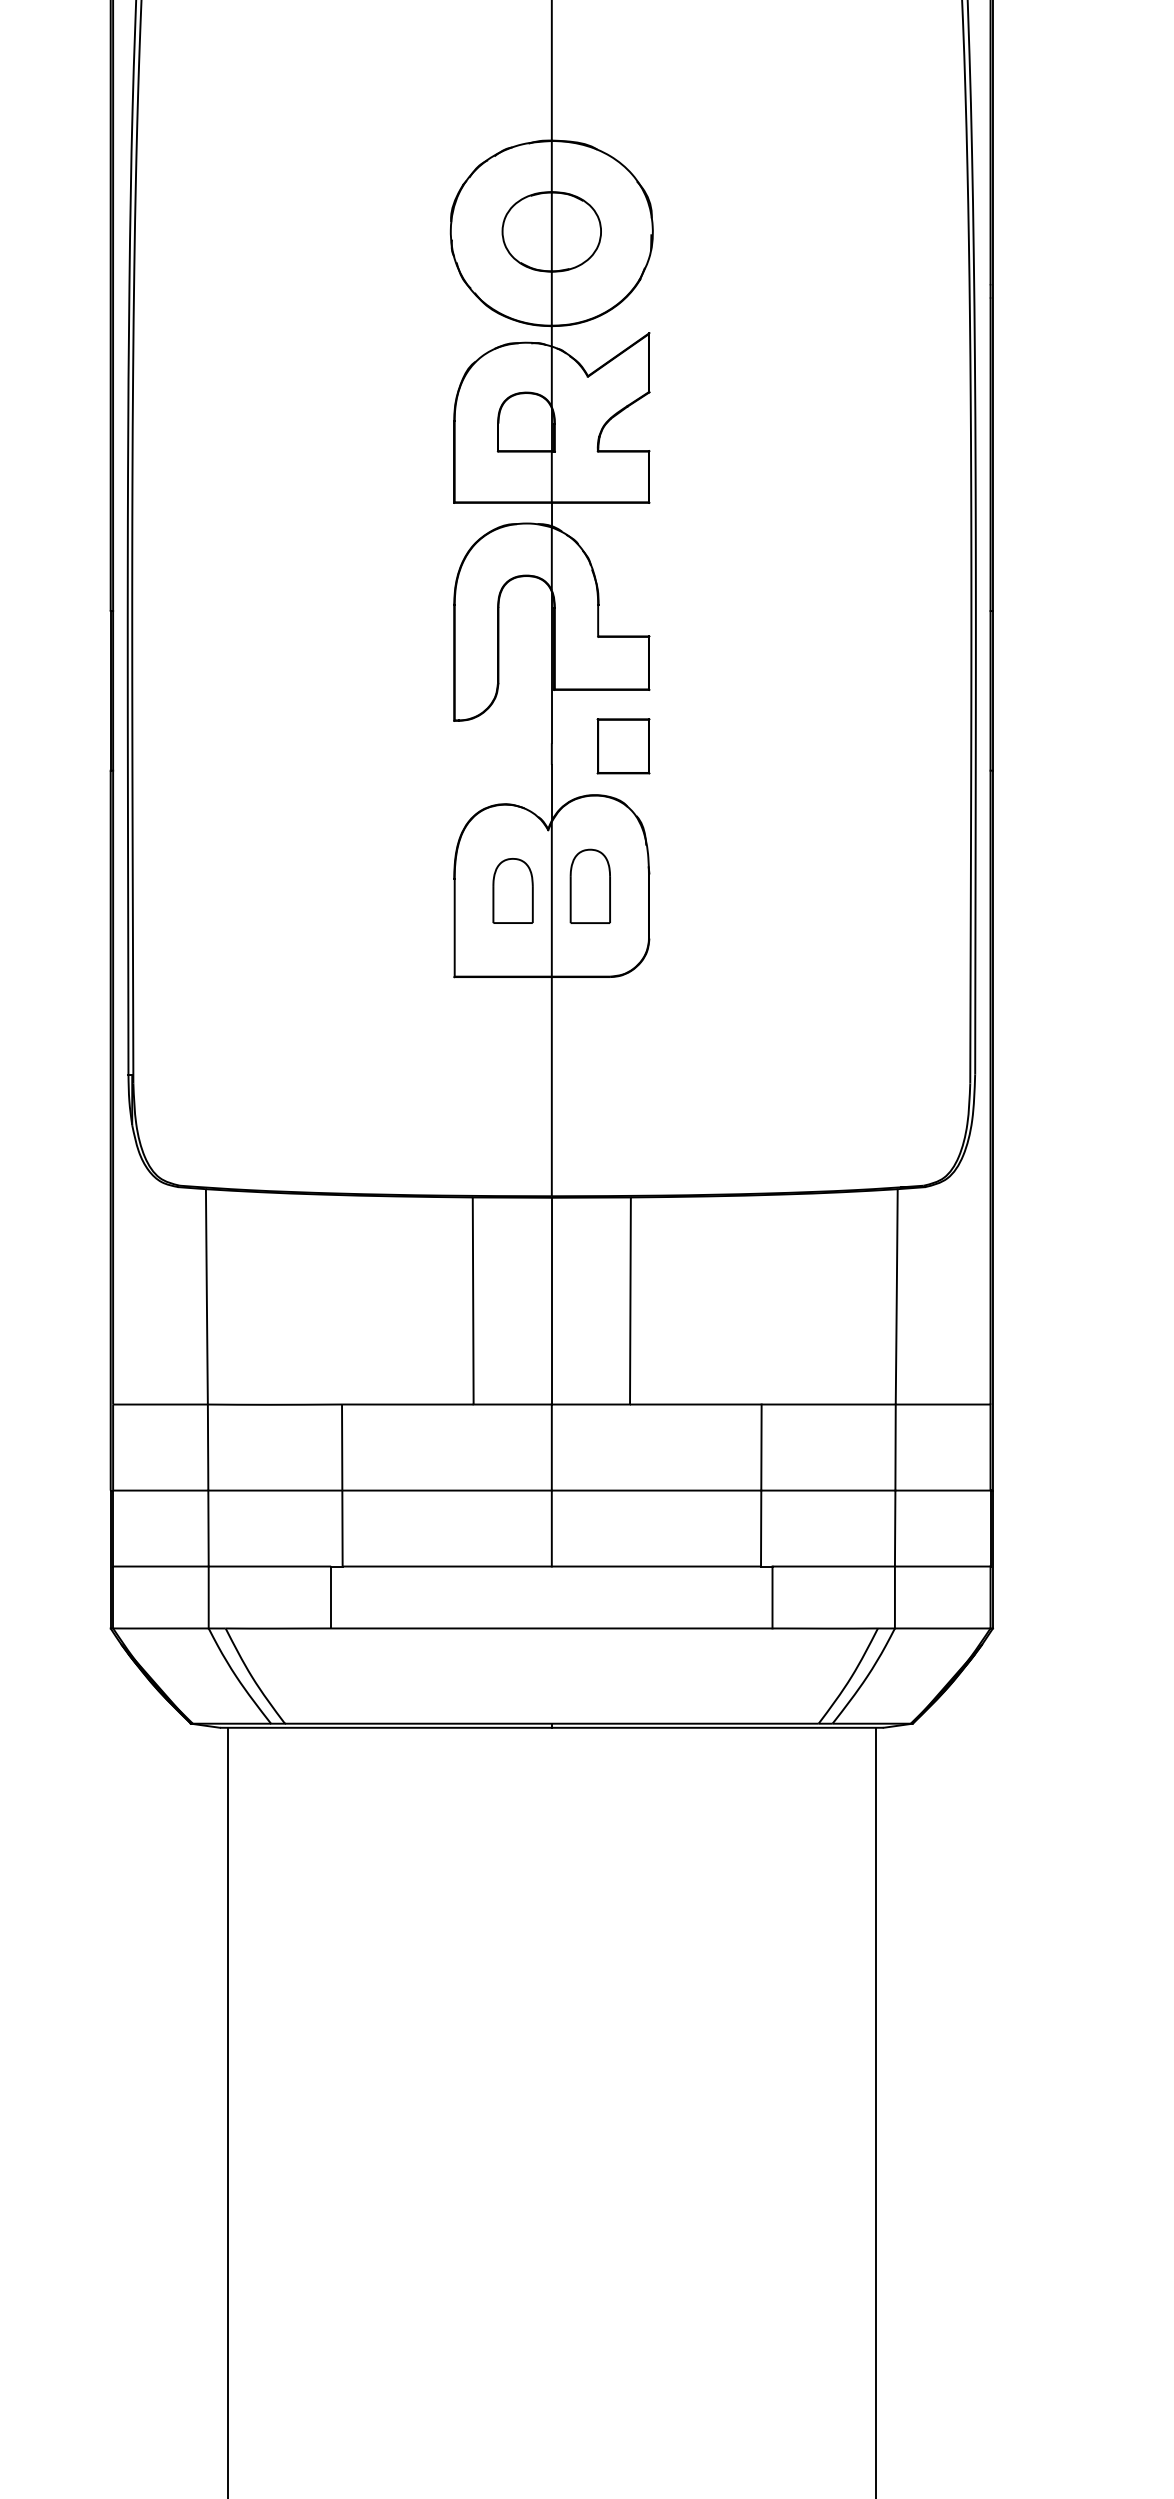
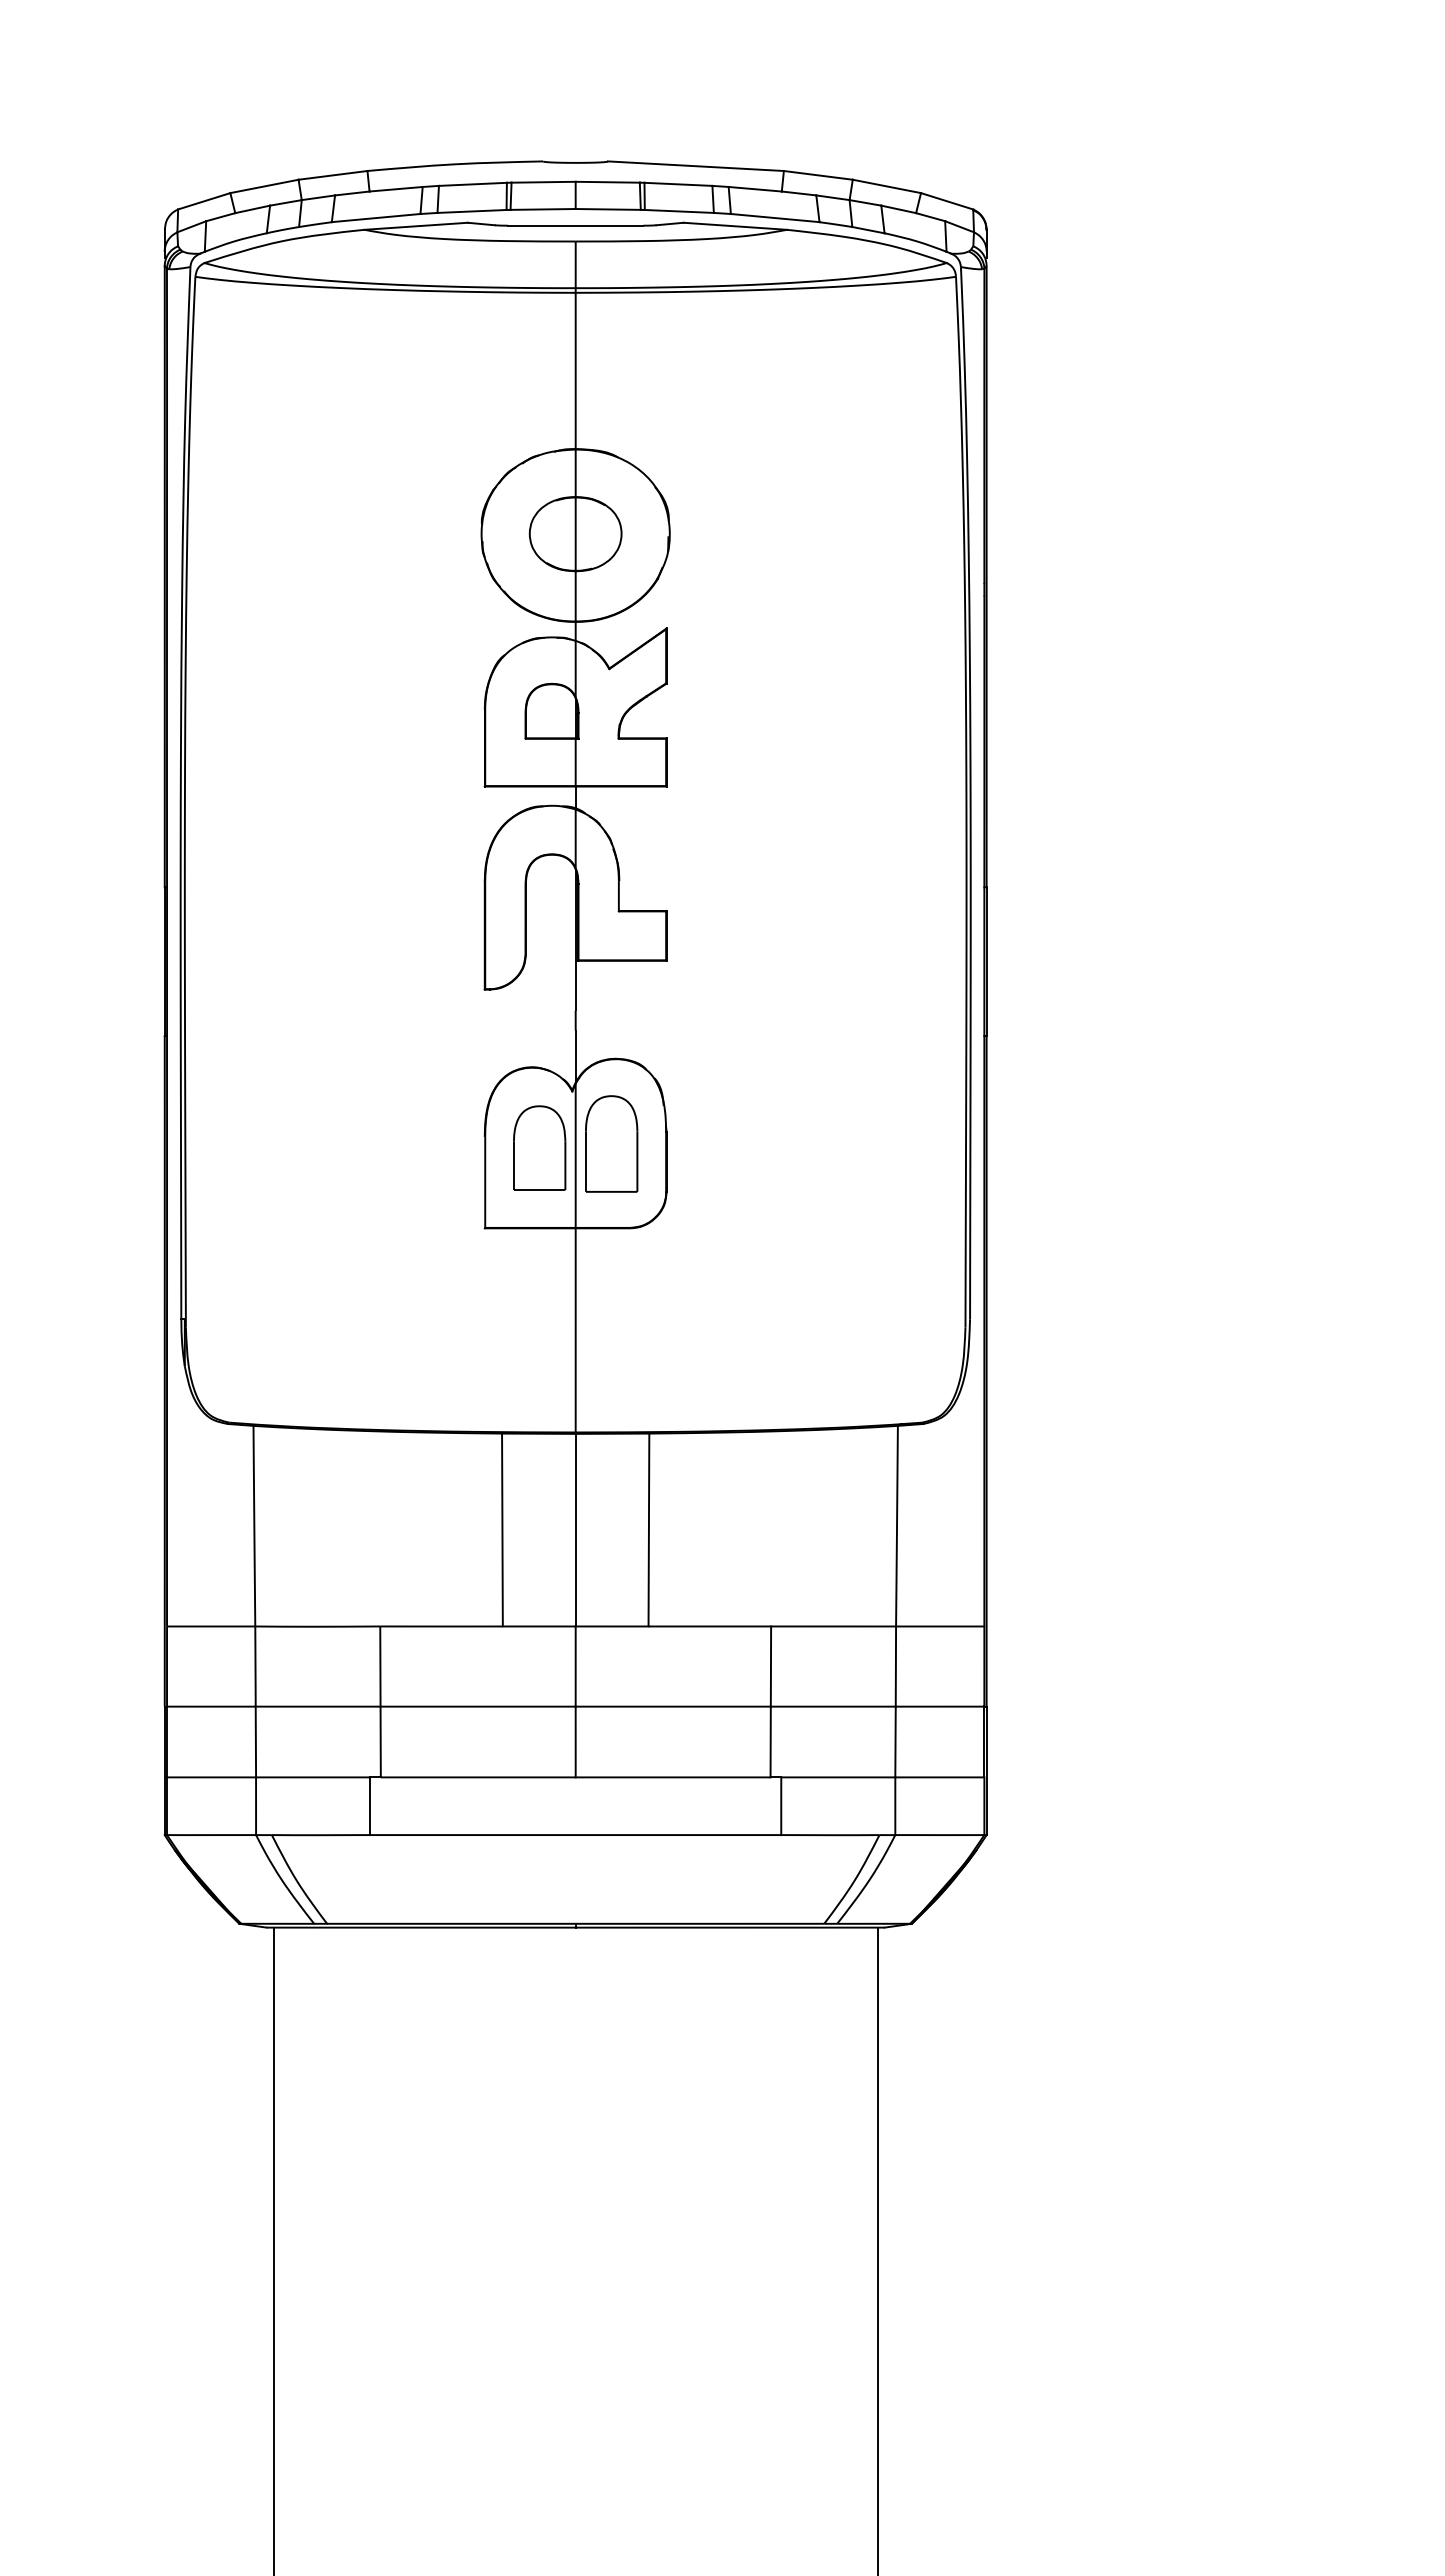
part: (623, 746) -> (642, 1013), removed
part: (590, 886) -> (611, 1143), size x1.4
part: (512, 890) -> (539, 1147), size x1.4

